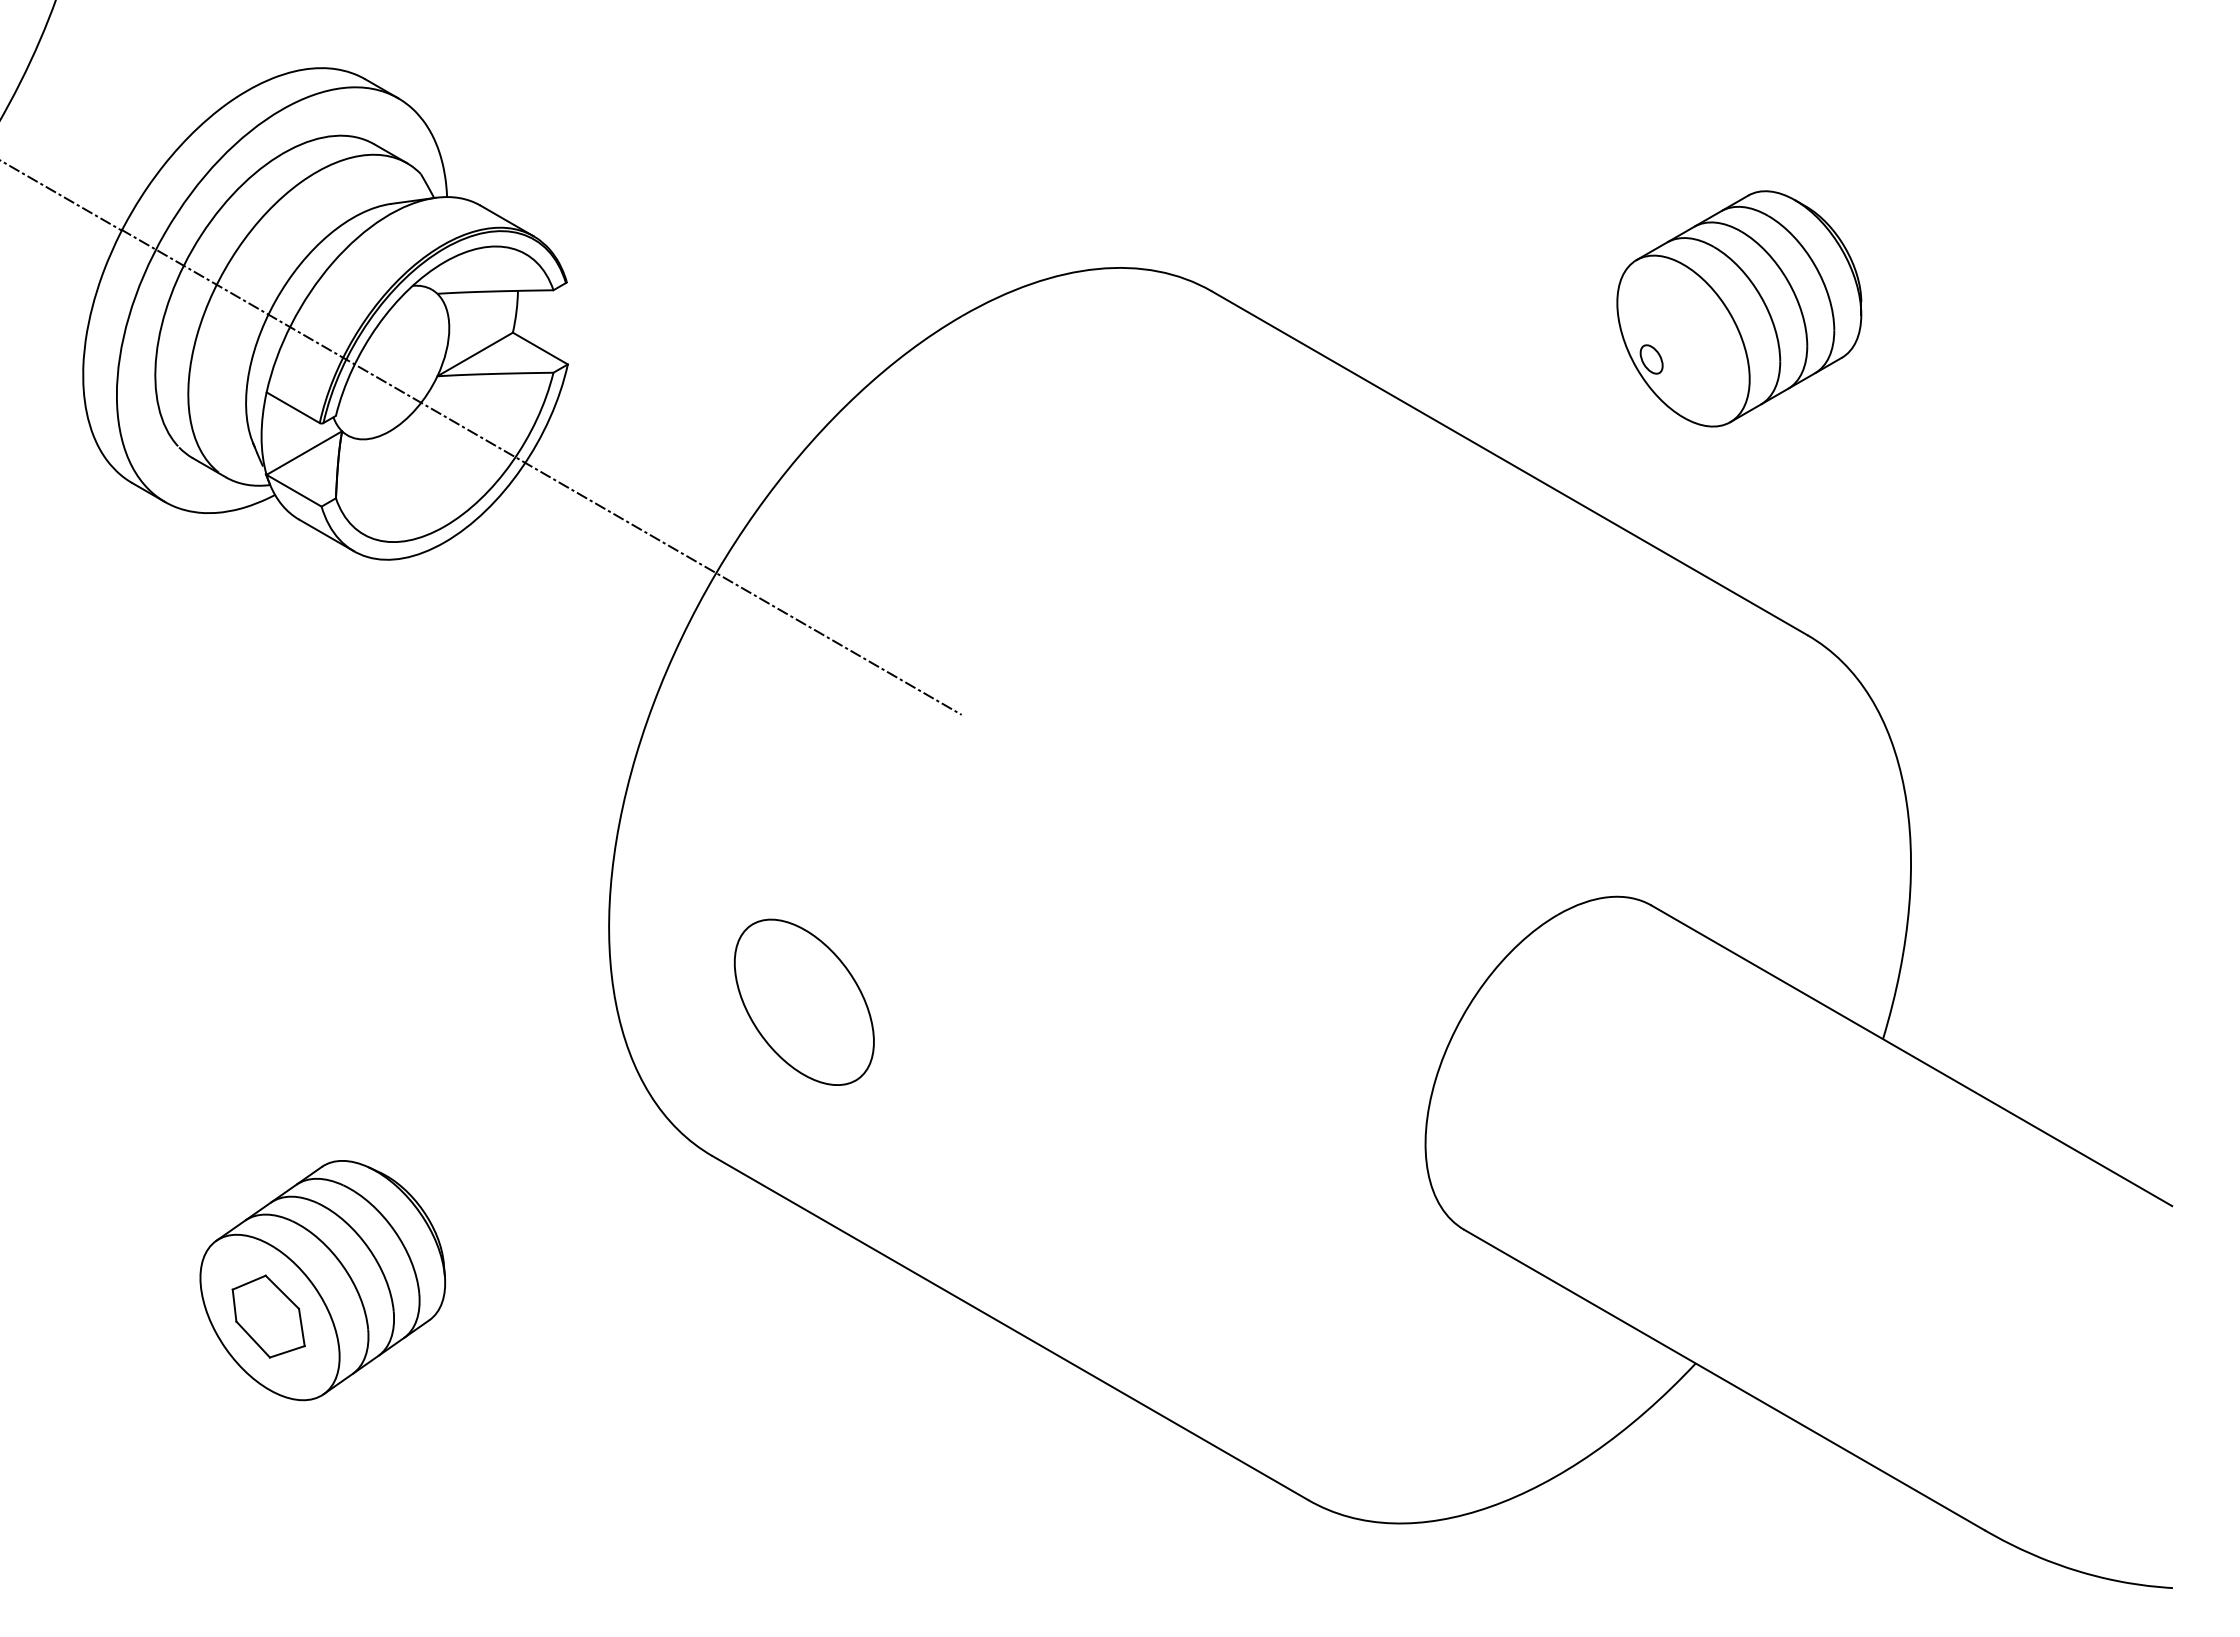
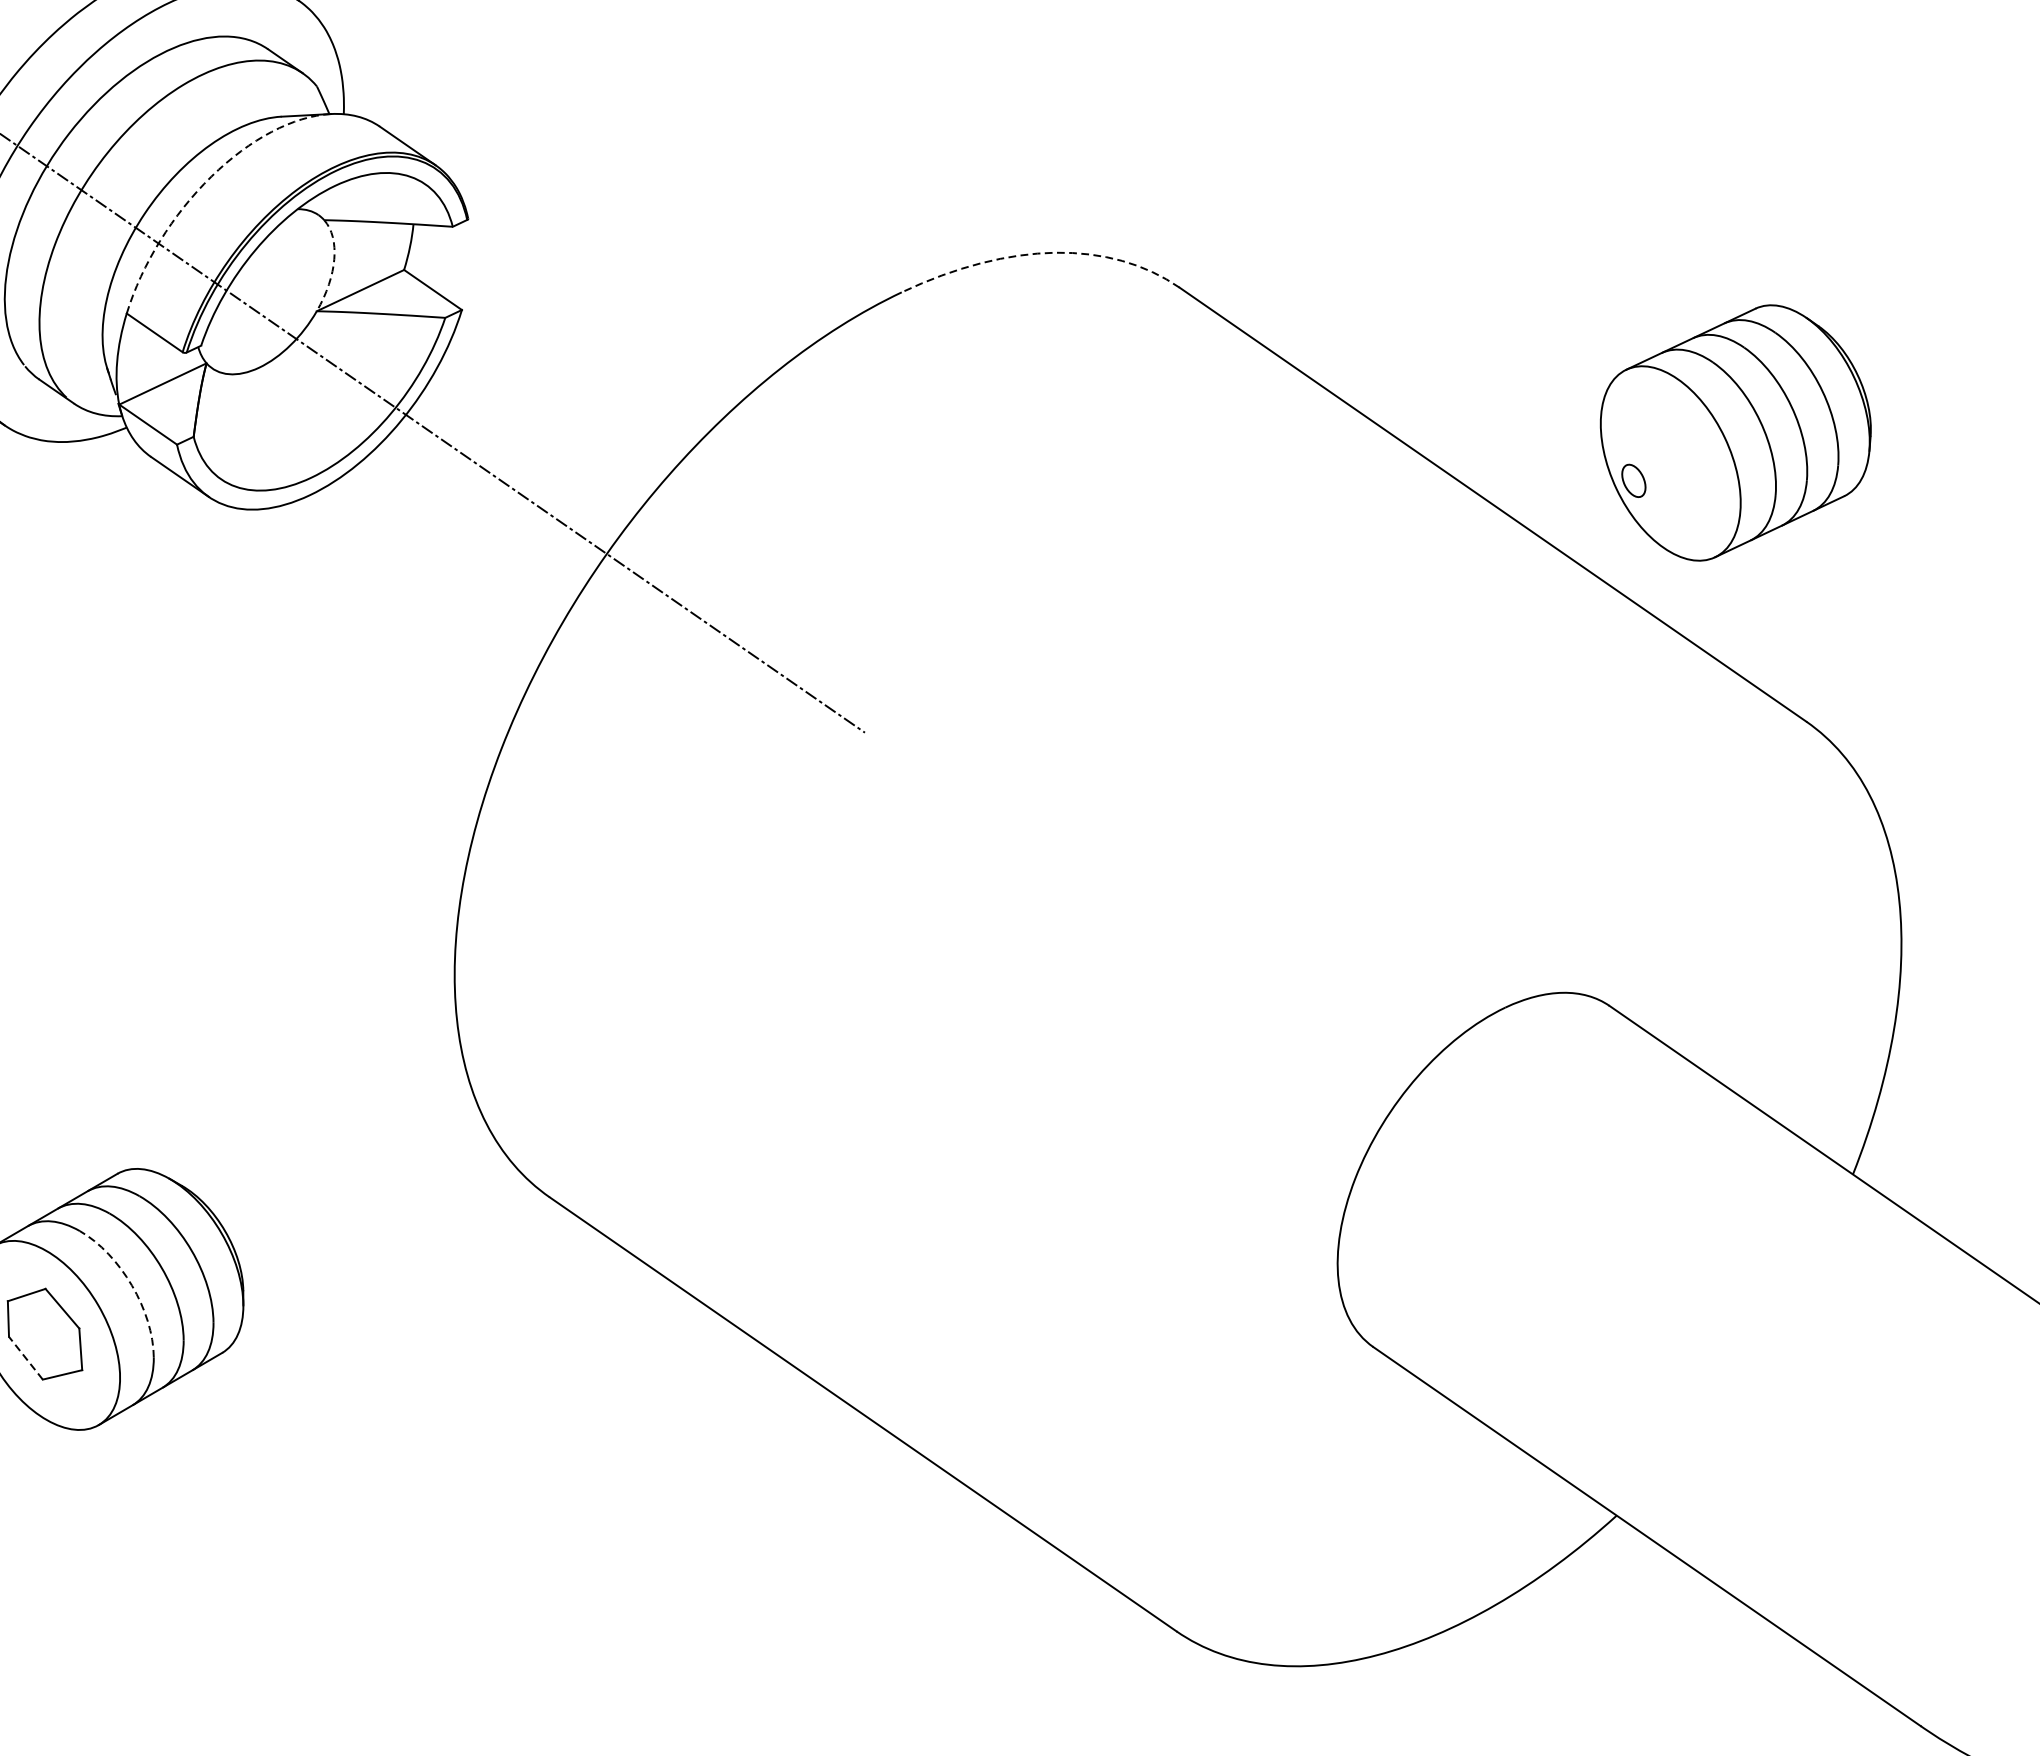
arc: (326, 270) -> (203, 184), solid -> dashed
arc: (1088, 270) -> (1045, 253), solid -> dashed
part: (1739, 308) -> (1735, 432), moved
arc: (449, 332) -> (334, 263), solid -> dashed
circle: (803, 1001) -> (664, 1034), removed
arc: (343, 1266) -> (132, 1285), solid -> dashed
line: (253, 1339) -> (26, 1358), solid -> dashed

